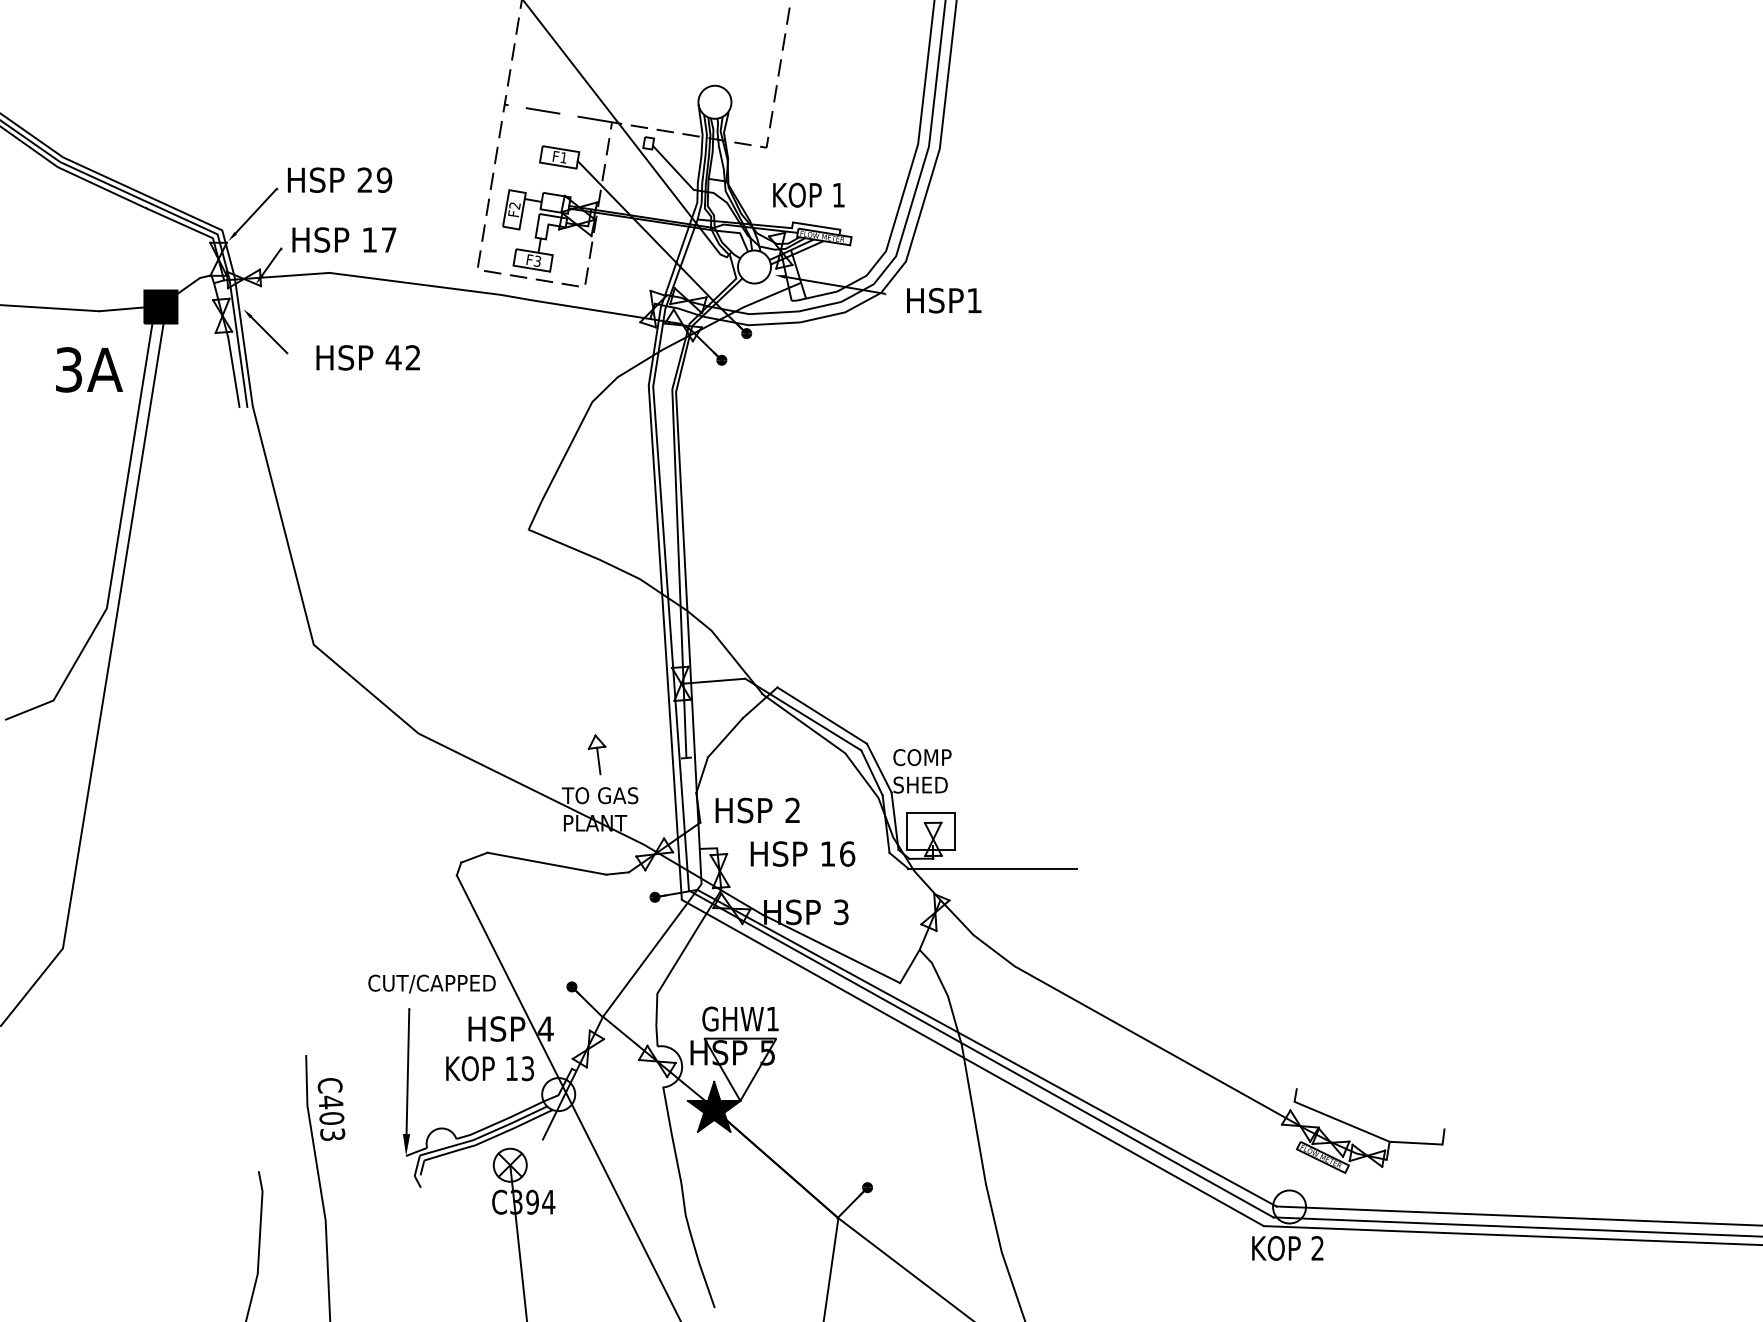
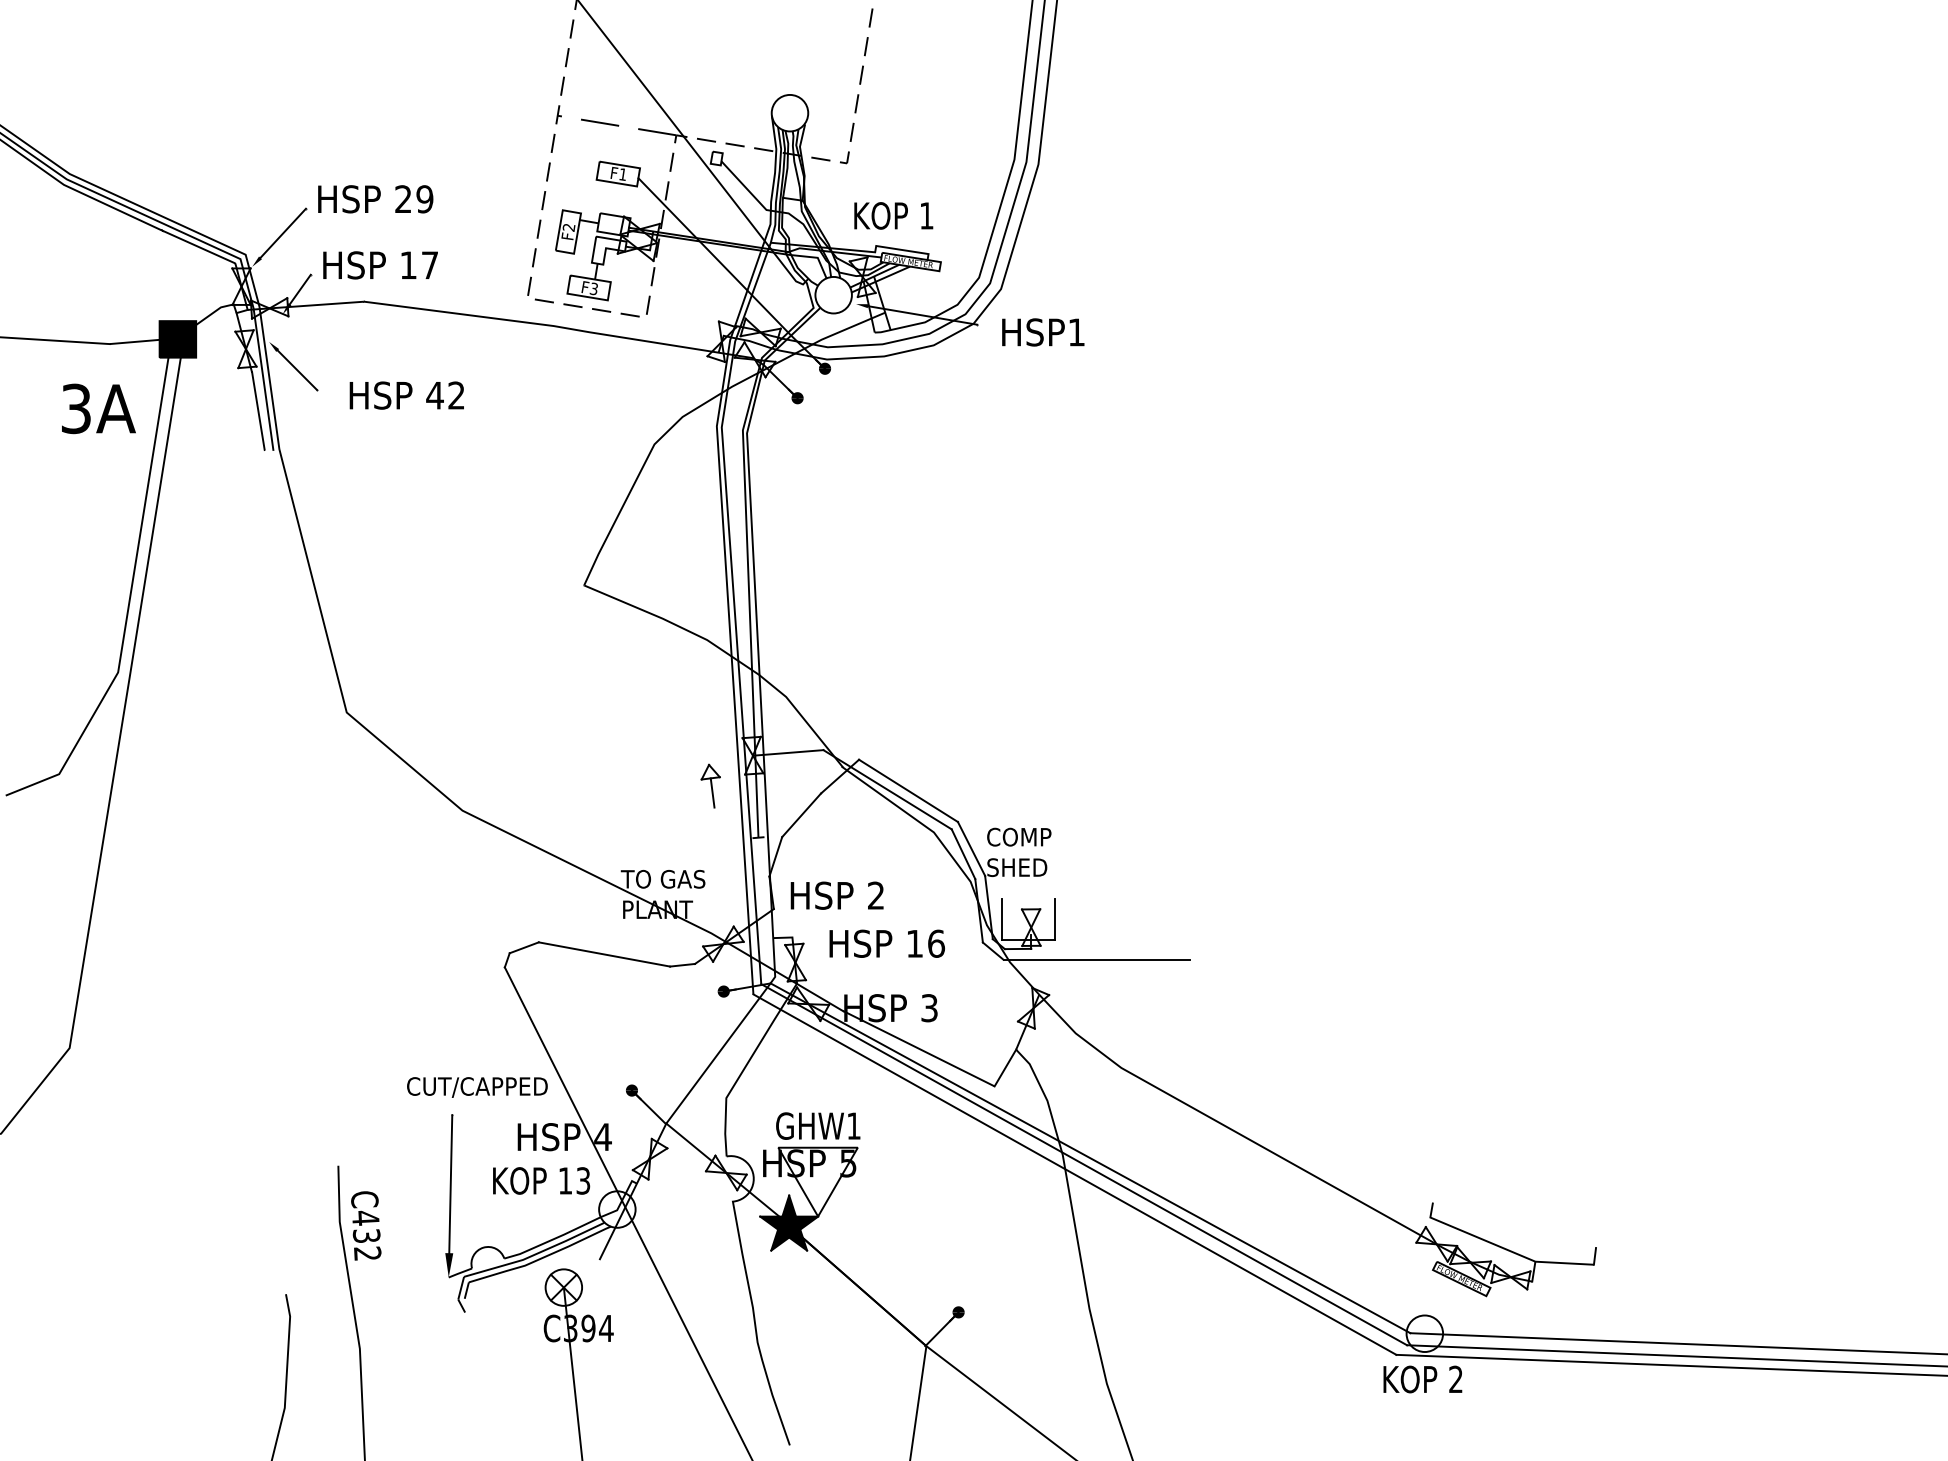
part: (596, 754) -> (710, 785), moved
line: (929, 813) -> (1027, 898), removed
text: (331, 1126) -> (366, 1244), C403 -> C432

